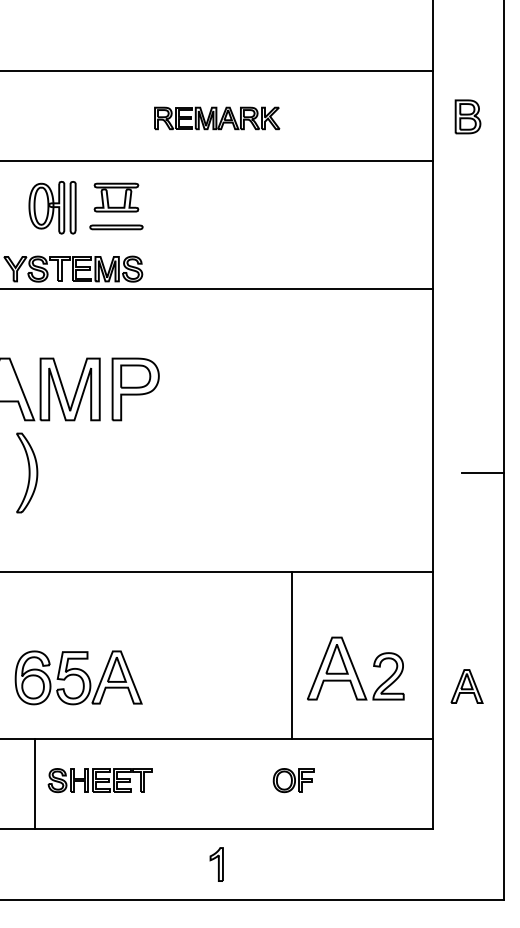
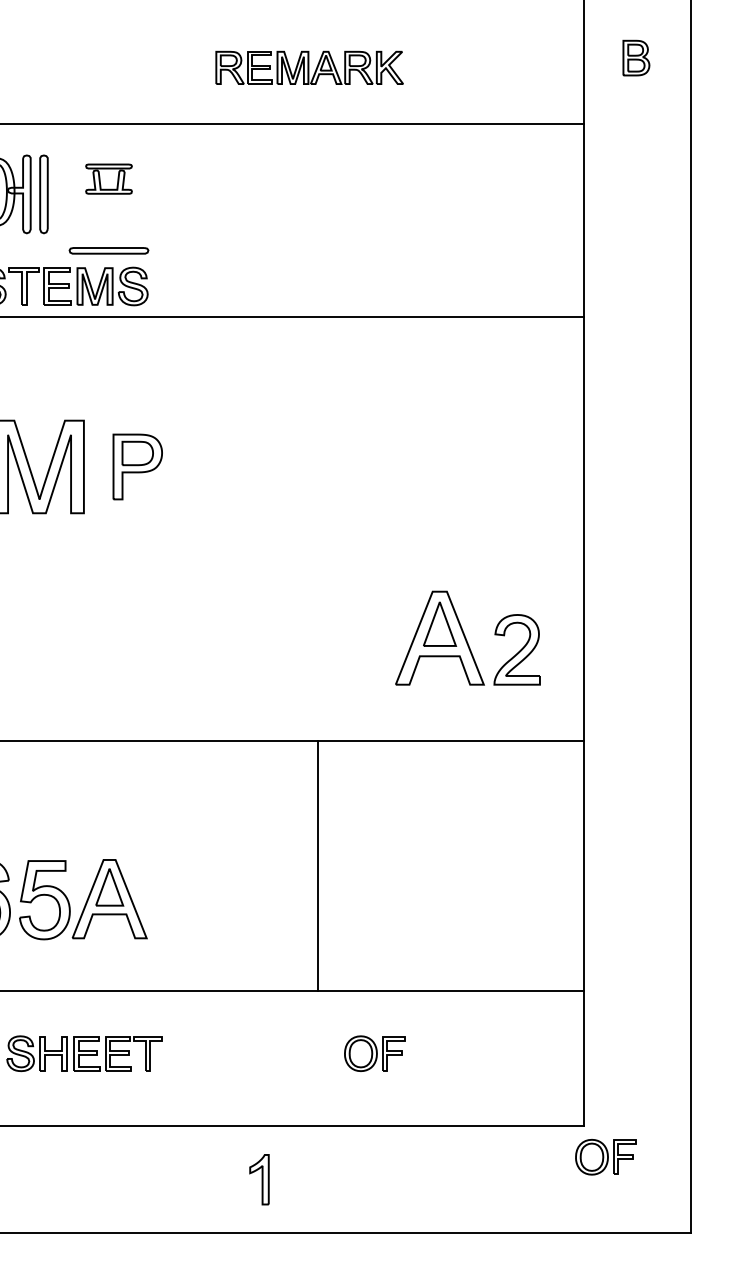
part: (467, 116) -> (635, 57), size x0.7
part: (217, 118) -> (310, 67), moved
part: (116, 197) -> (109, 179), size x0.7
part: (116, 227) -> (109, 251), moved
part: (135, 389) -> (137, 467), size x0.7
line: (482, 472) -> (658, 591), removed
line: (291, 654) -> (317, 864), moved
part: (355, 668) -> (467, 638), moved
part: (466, 686) -> (634, 912), removed
part: (447, 849) -> (605, 1157), added

